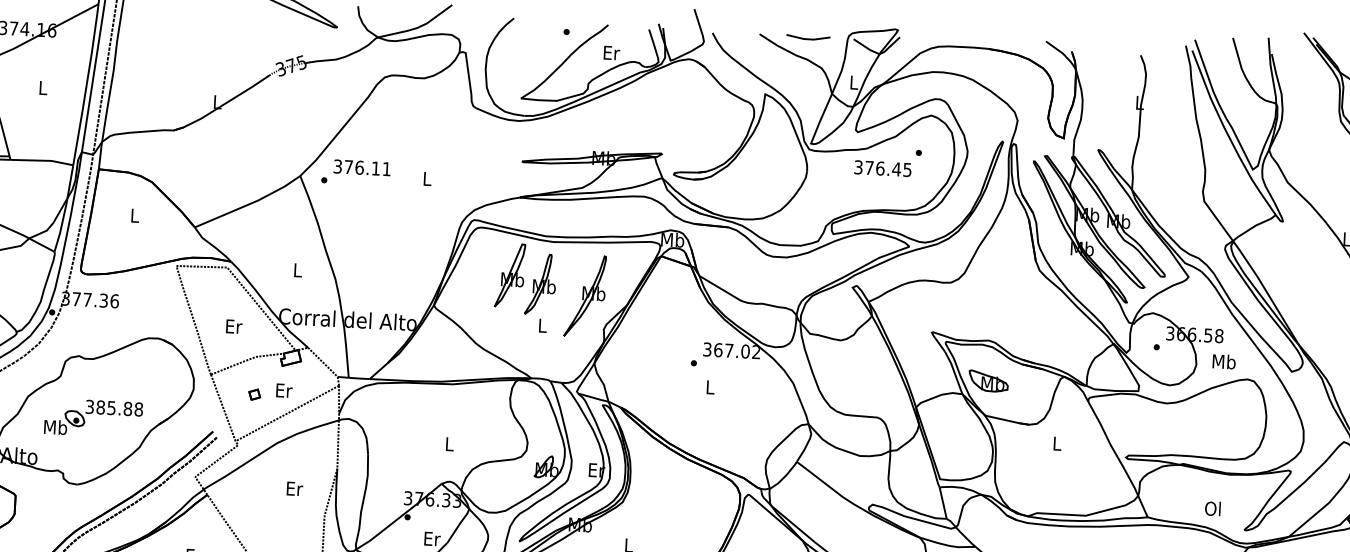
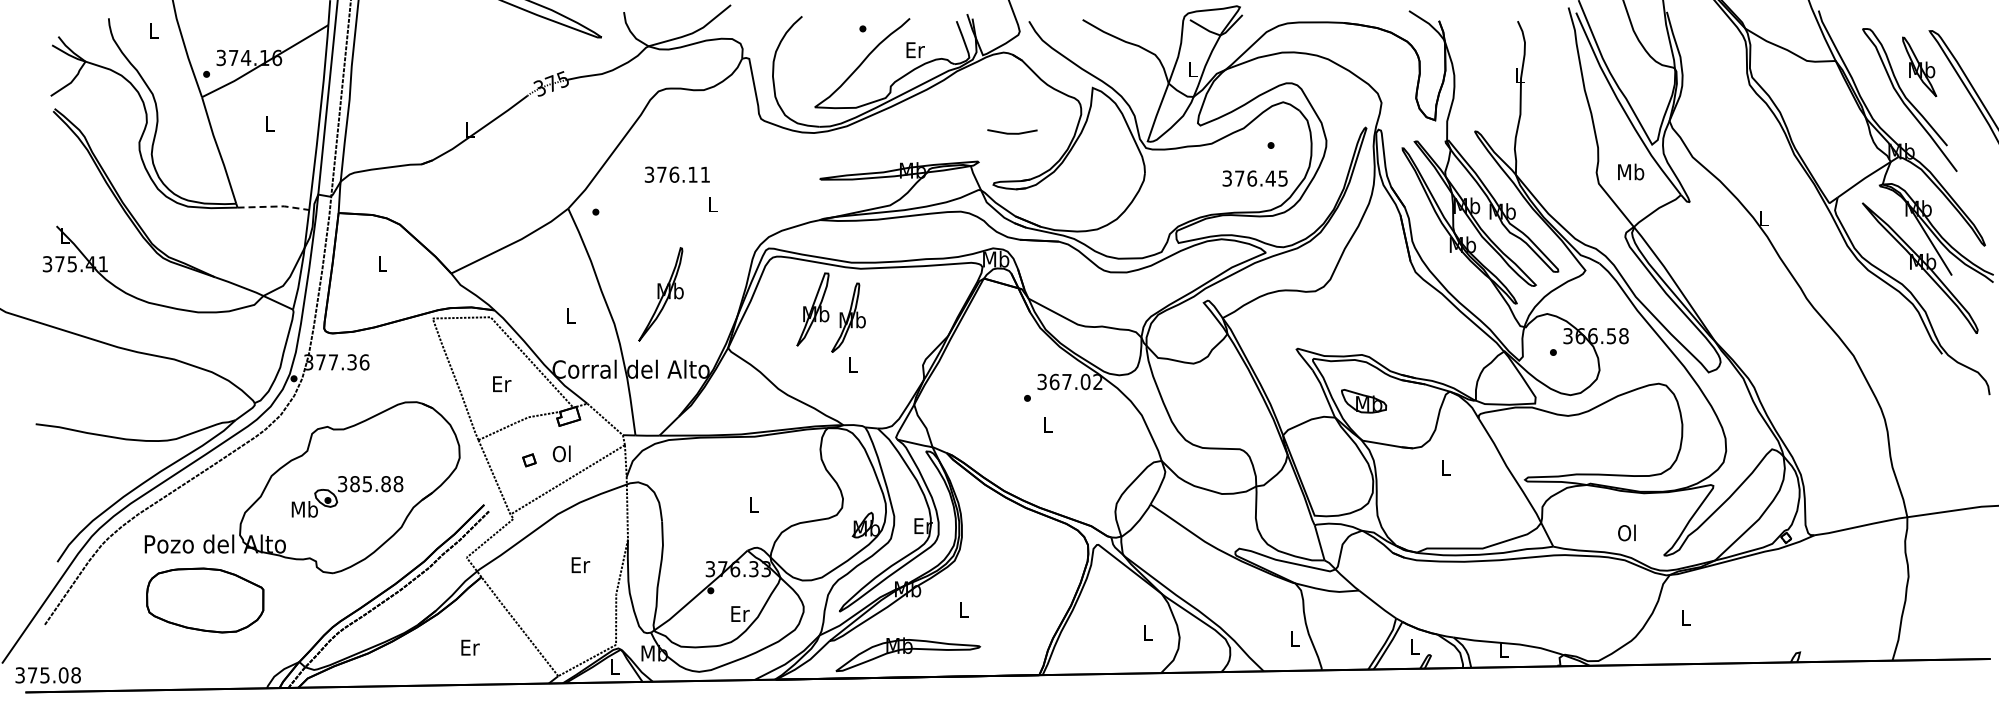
line: (808, 38) -> (1012, 132), moved
line: (42, 160) -> (274, 206), solid -> dashed
text: (361, 167) -> (676, 174), moved
text: (882, 168) -> (1254, 178), moved
part: (584, 296) -> (660, 294), moved
text: (1224, 361) -> (1631, 171), moved
text: (283, 390) -> (562, 453), Er -> Ol

